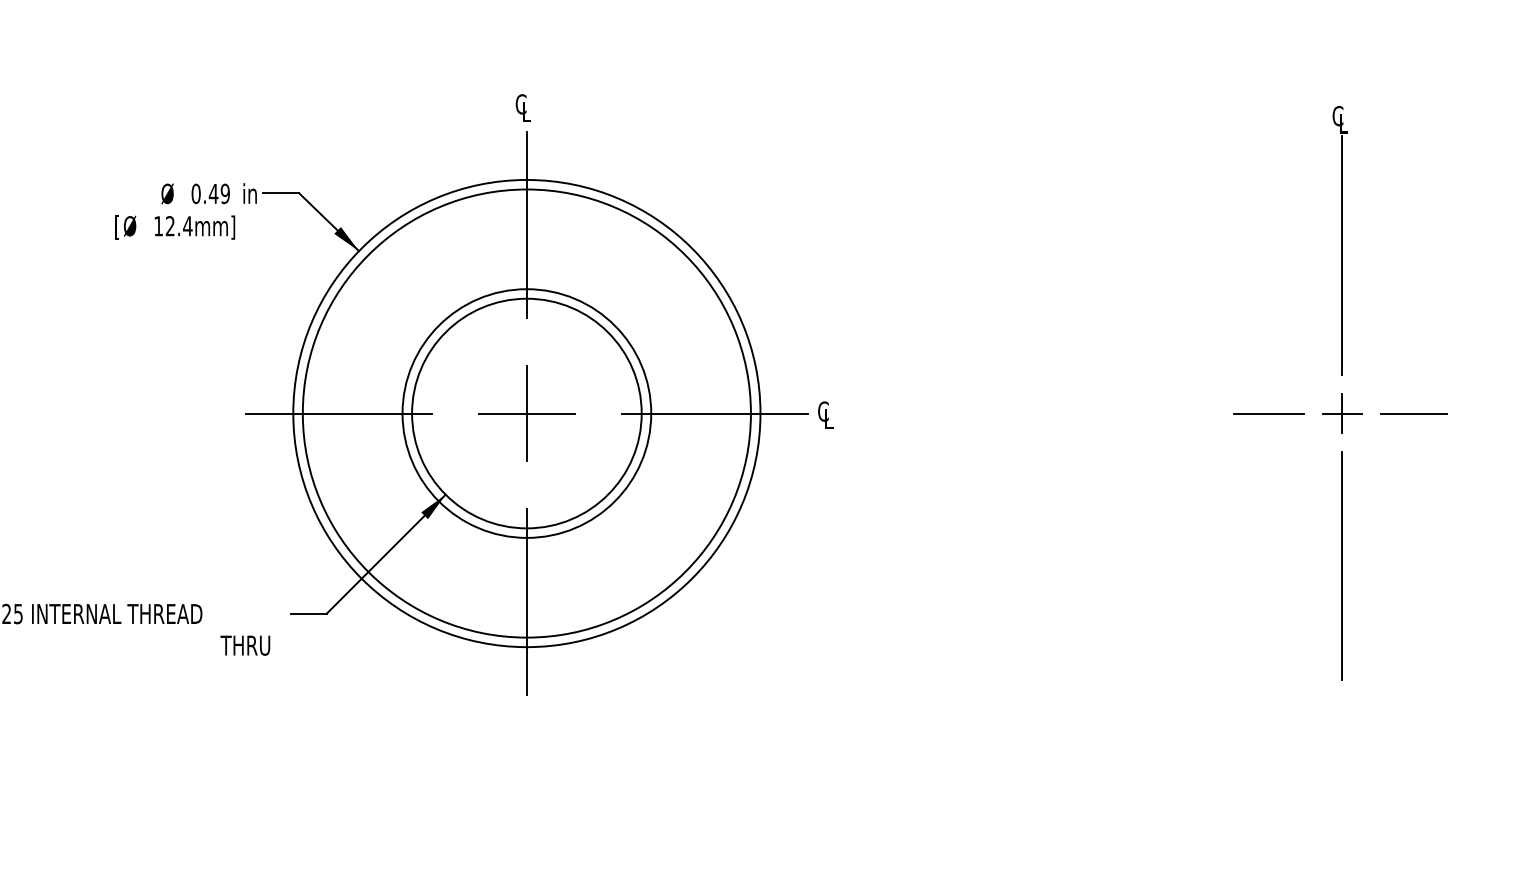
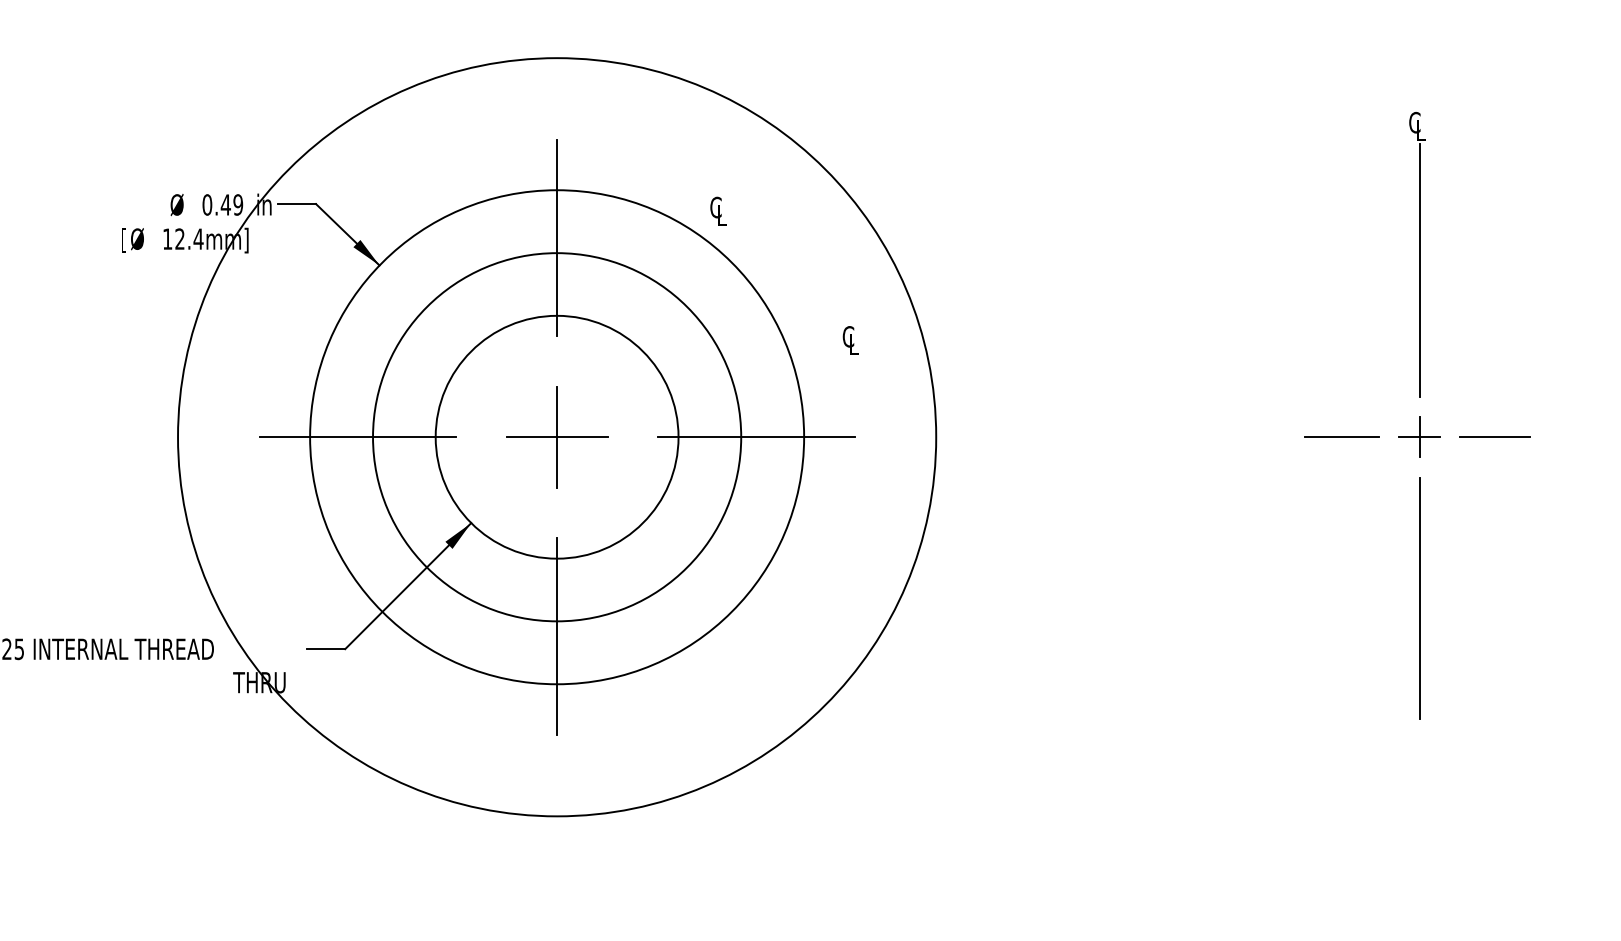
text: (522, 107) -> (717, 210), moved
circle: (526, 413) -> (556, 437), size x1.4
circle: (526, 413) -> (556, 437), size x1.6
text: (825, 414) -> (850, 339), moved

